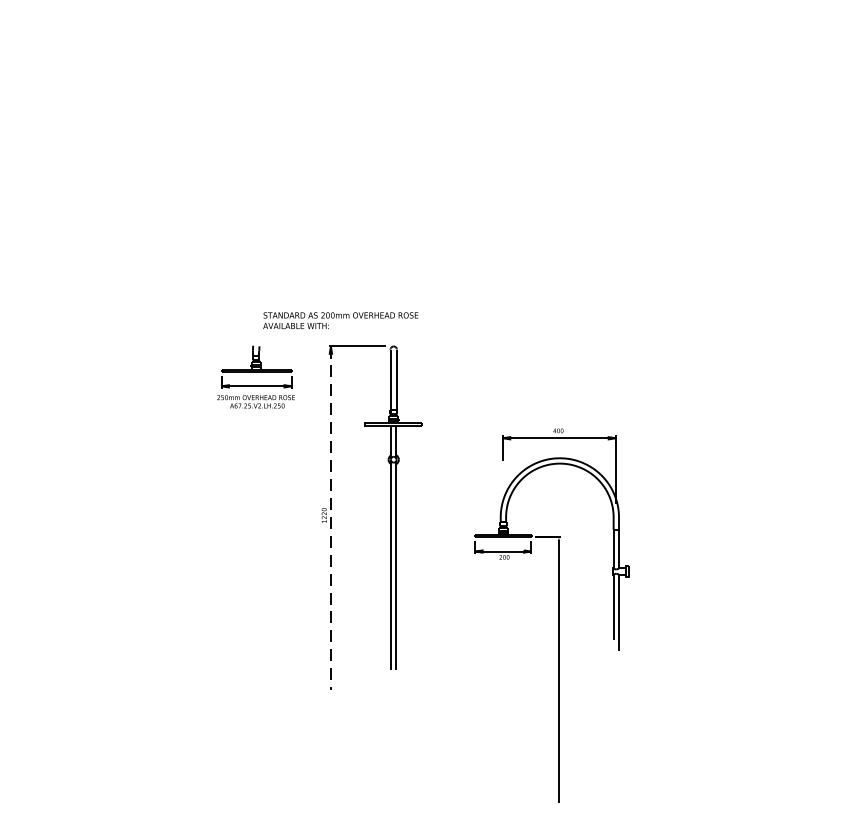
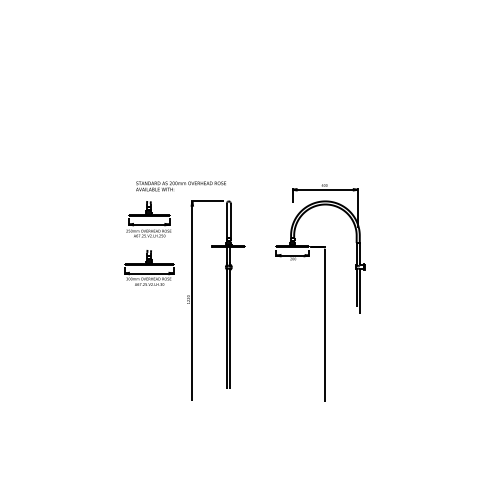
text: (339, 320) -> (180, 186), moved
part: (257, 460) -> (149, 267), added
line: (331, 518) -> (192, 301), dashed -> solid
part: (551, 614) -> (320, 292), moved

